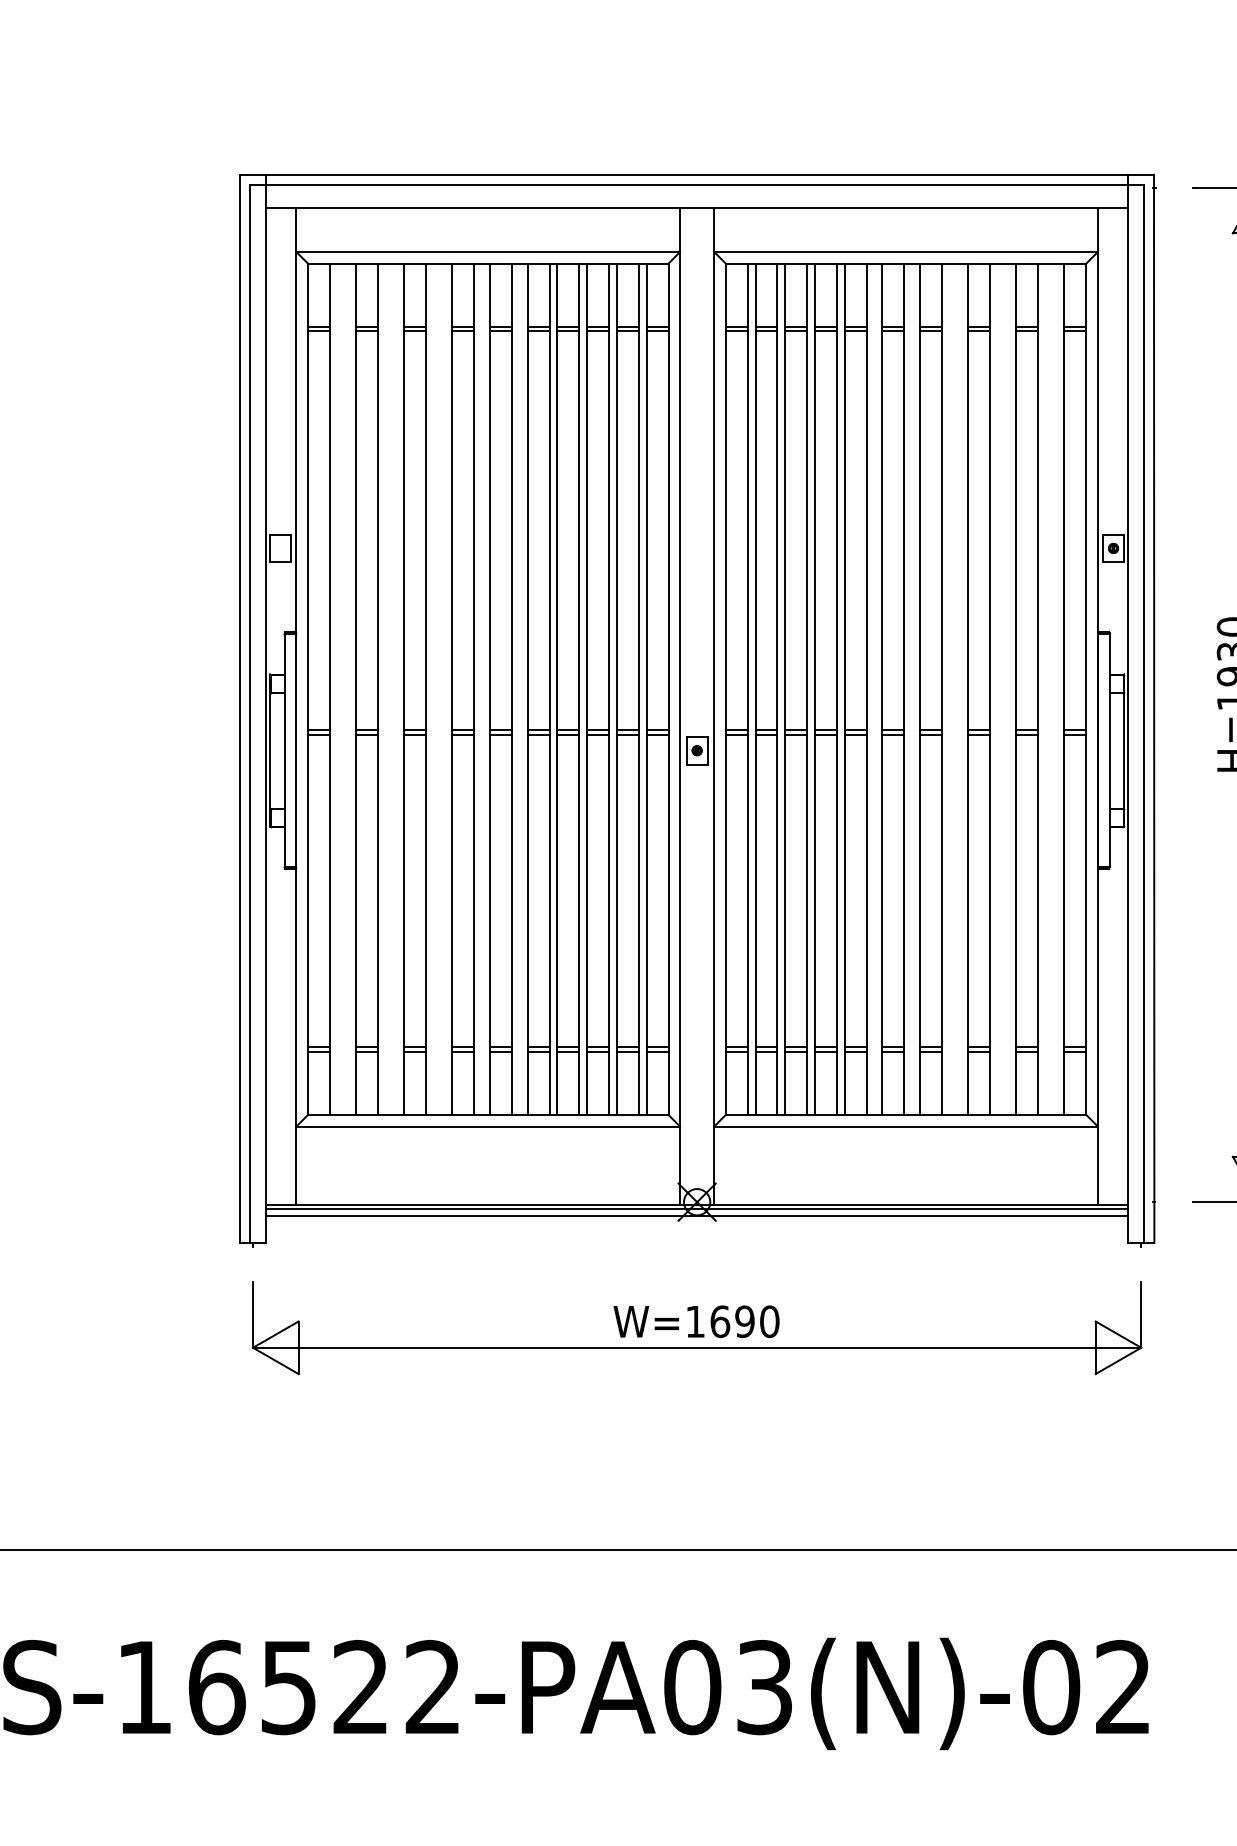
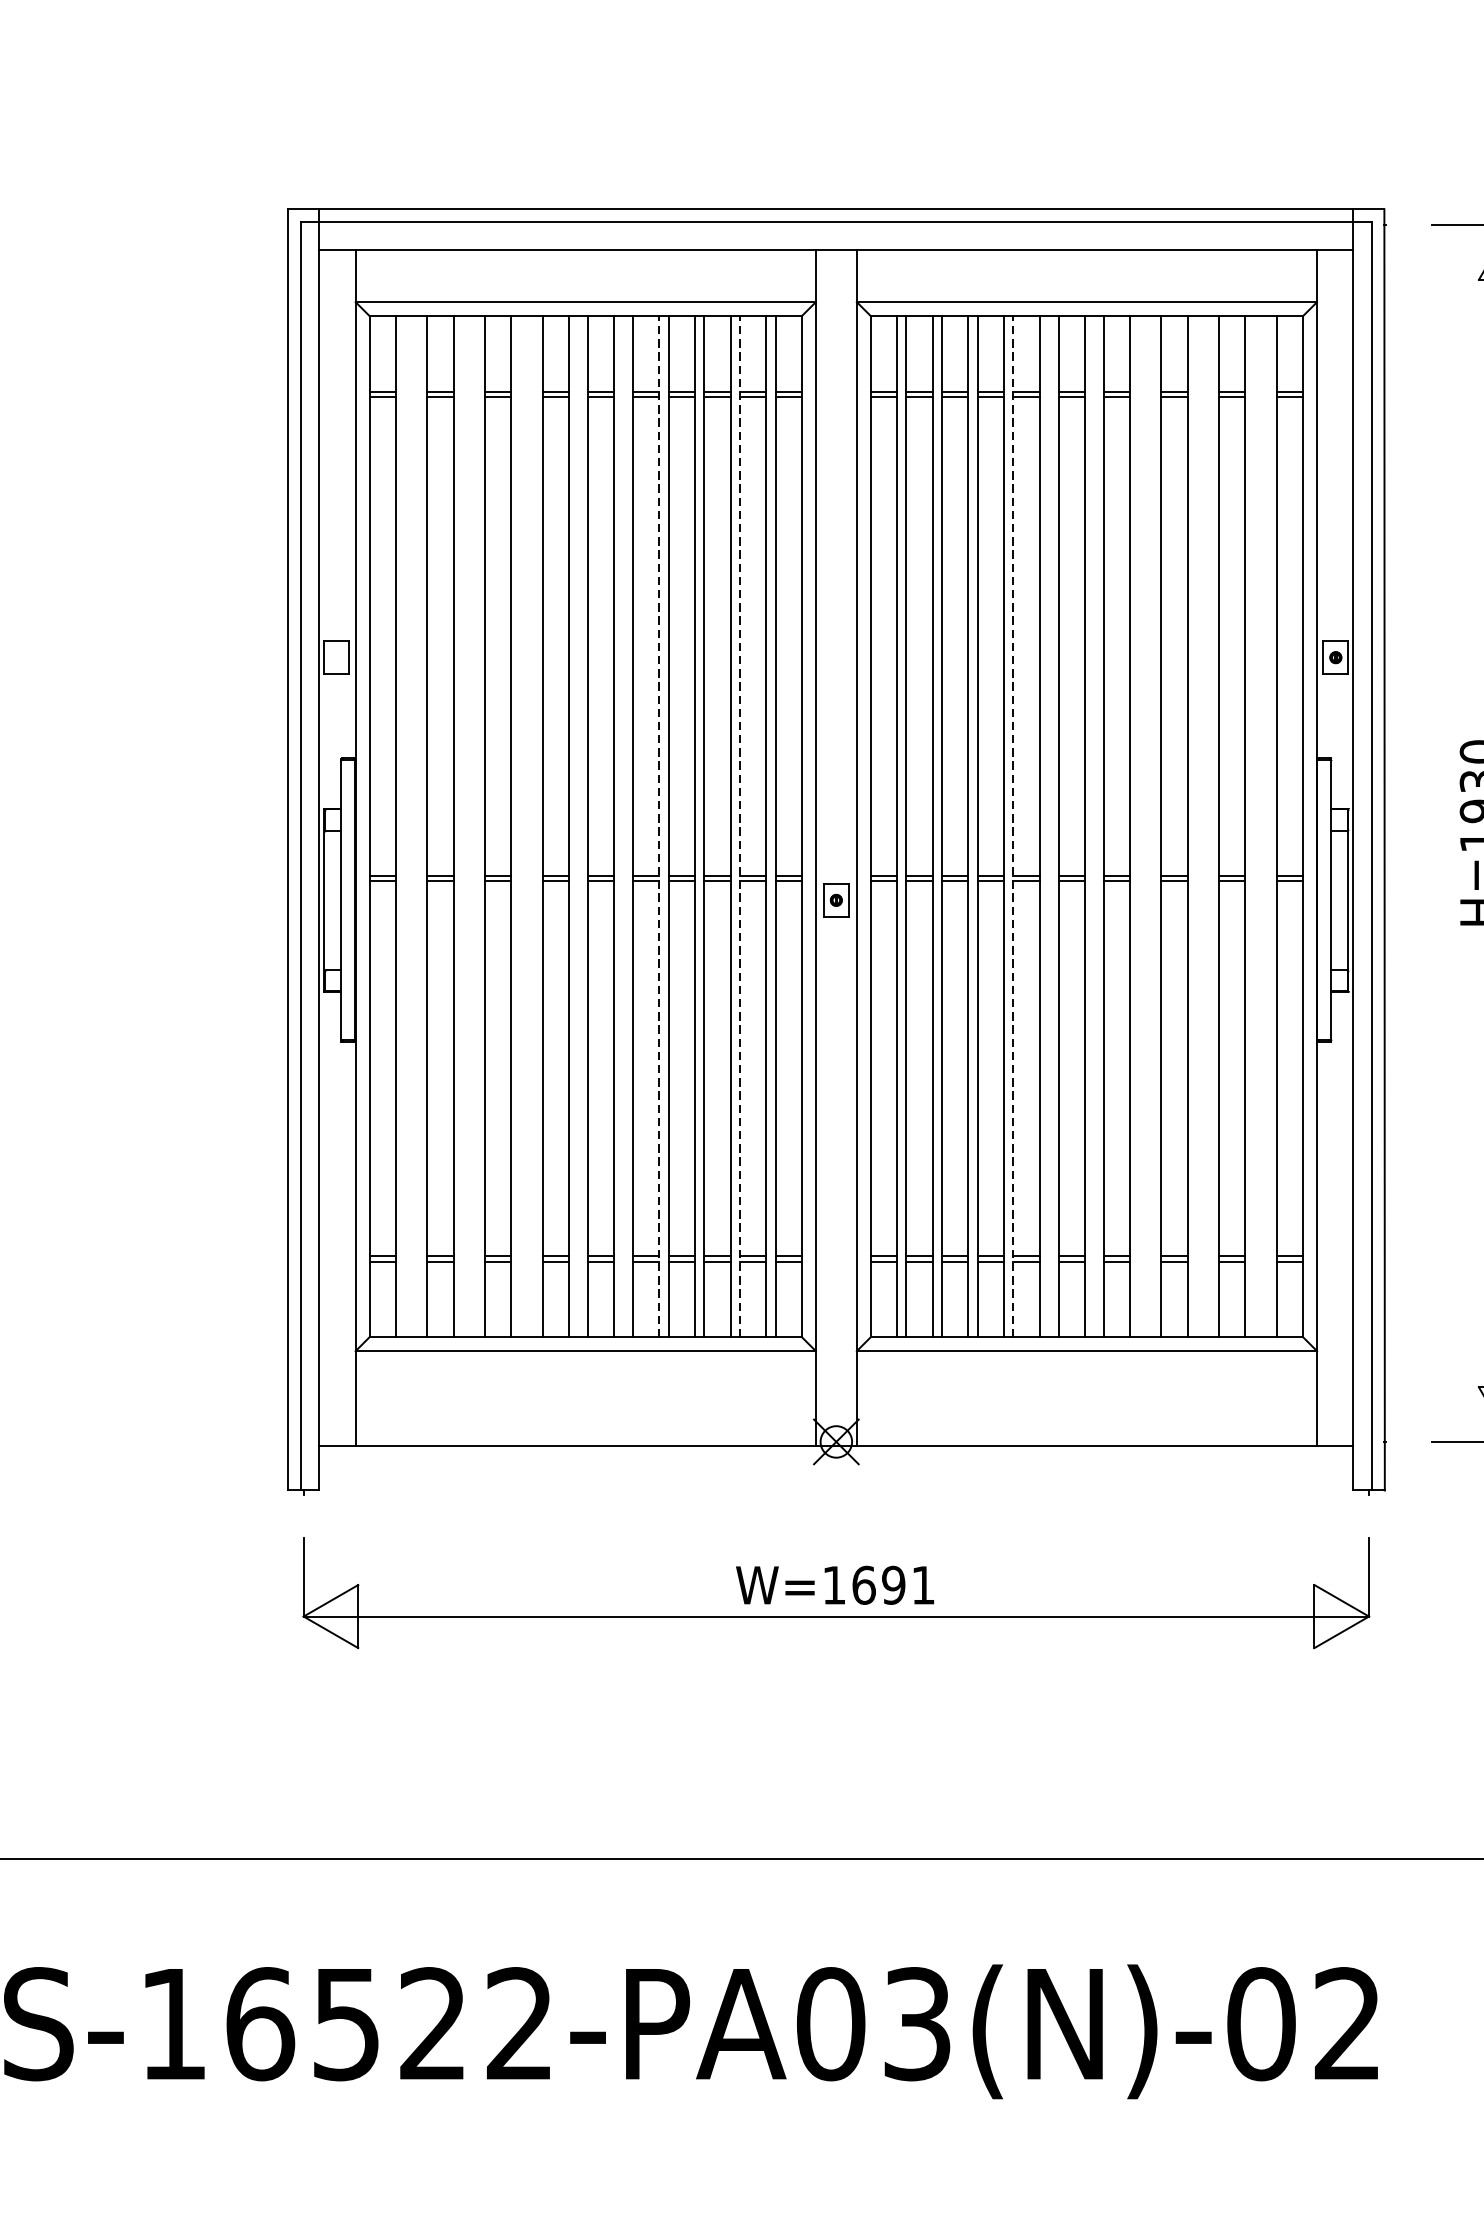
line: (549, 689) -> (659, 826), solid -> dashed
line: (616, 689) -> (739, 826), solid -> dashed
line: (844, 689) -> (1013, 826), solid -> dashed
line: (697, 1208) -> (836, 1449), removed
line: (697, 1216) -> (836, 1459), removed
text: (769, 1321) -> (923, 1585), W=1690 -> W=1691

